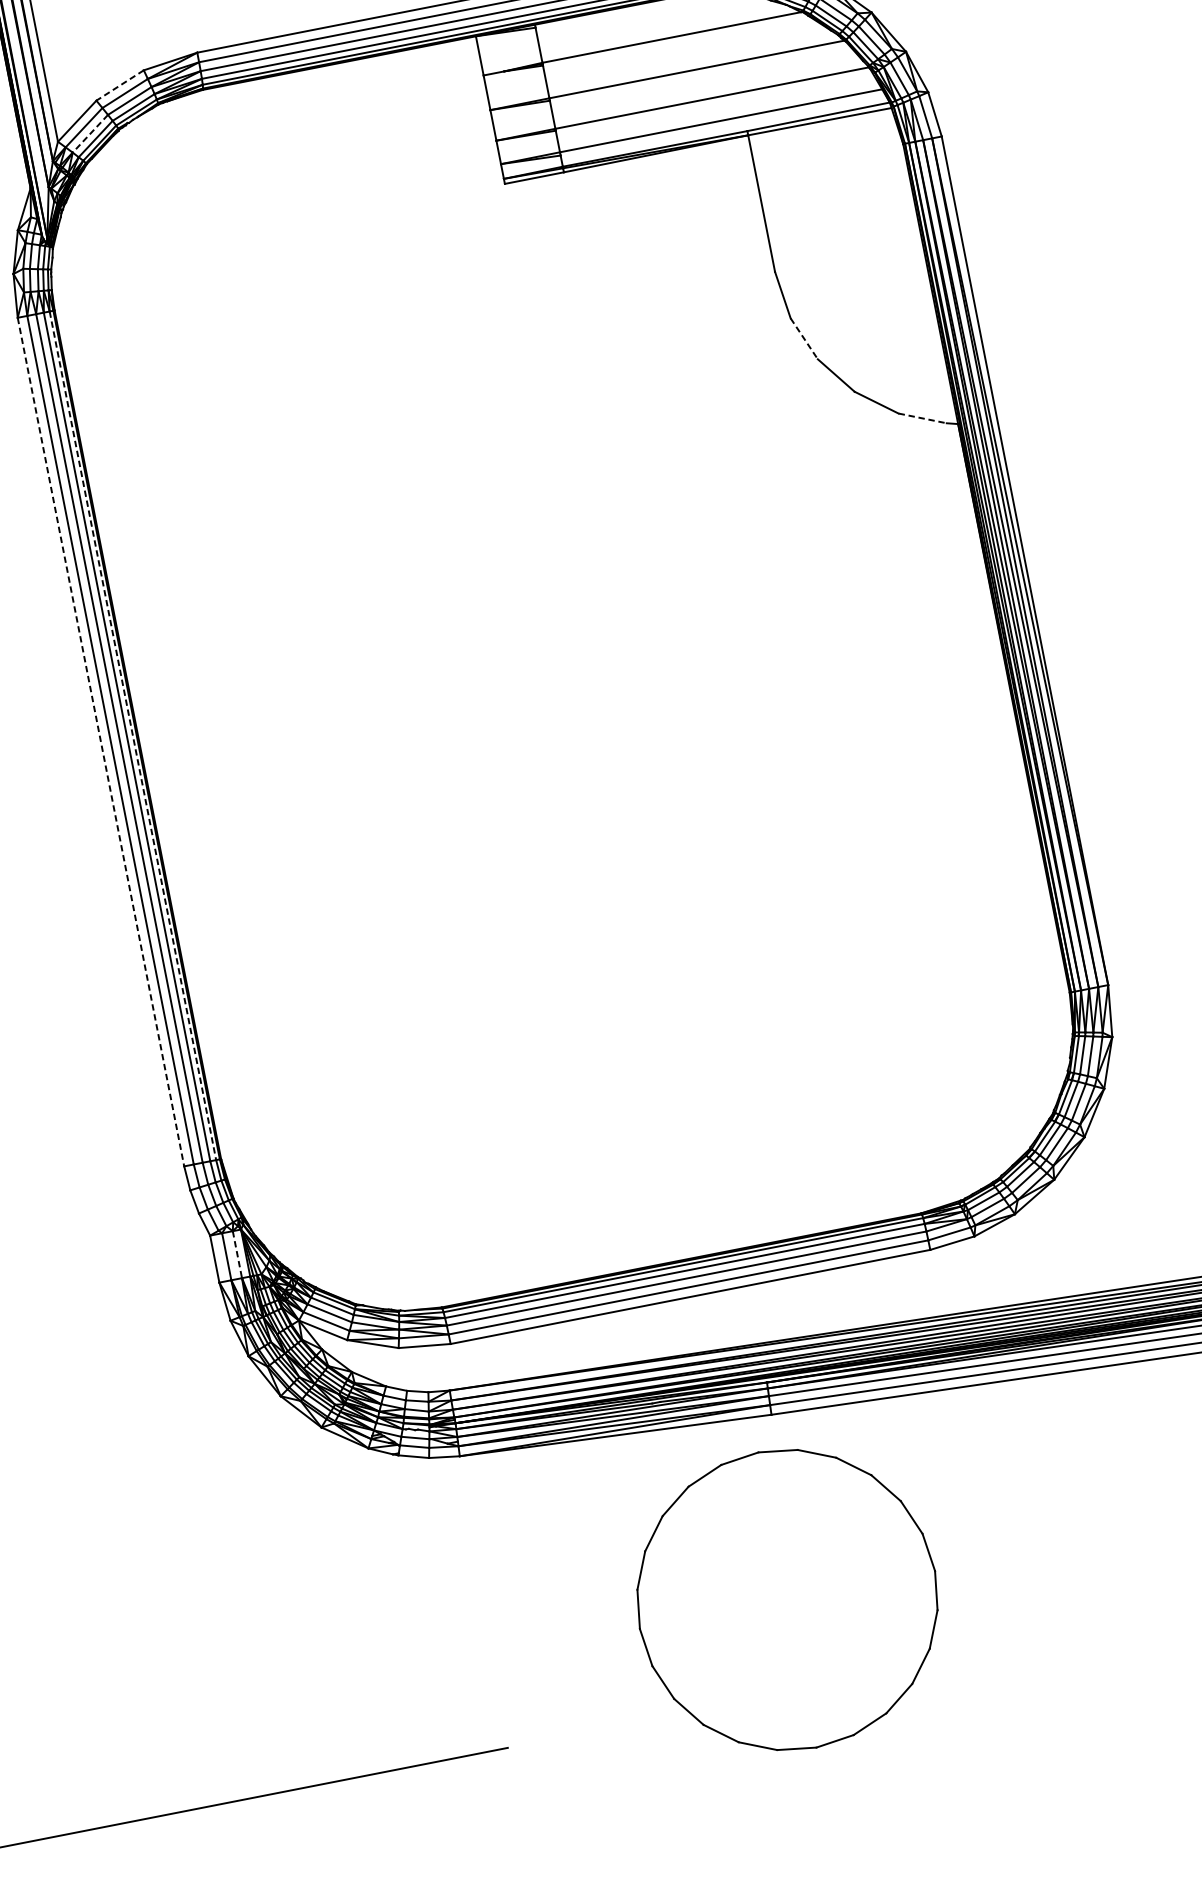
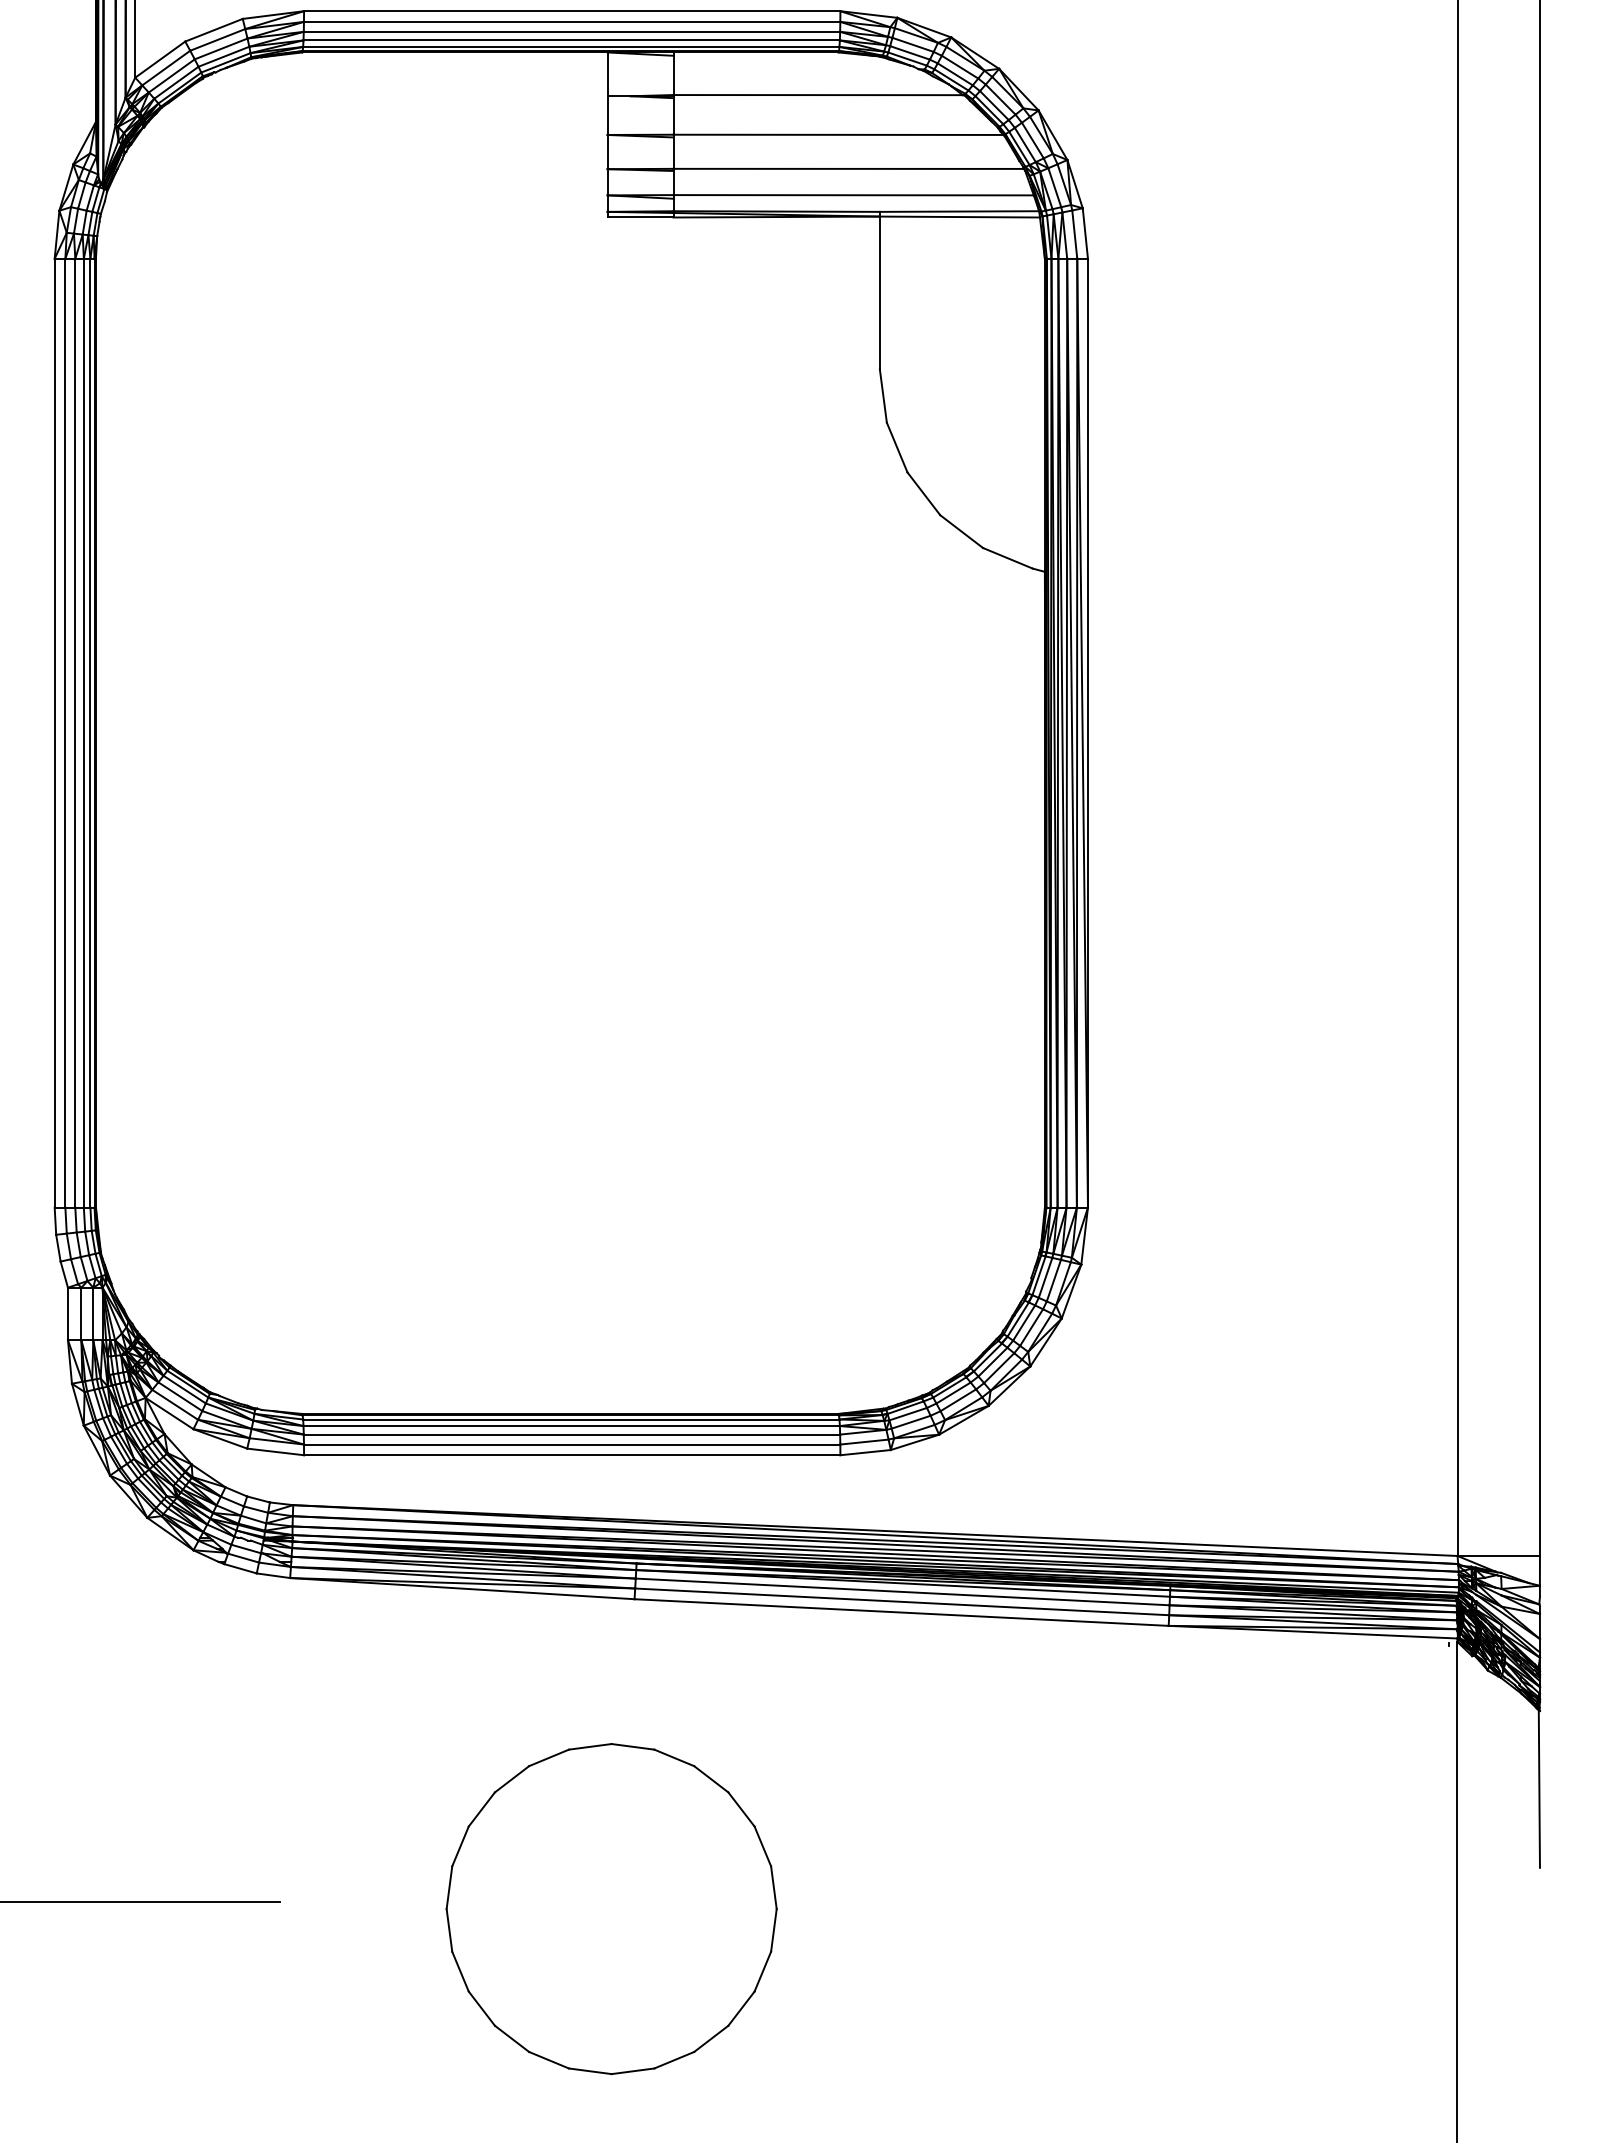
line: (120, 85) -> (214, 30), dashed -> solid
line: (90, 134) -> (171, 76), dashed -> solid
line: (804, 338) -> (897, 447), dashed -> solid
line: (922, 418) -> (1007, 558), dashed -> solid
line: (133, 736) -> (90, 733), dashed -> solid
line: (100, 742) -> (54, 733), dashed -> solid
line: (237, 1255) -> (93, 1314), dashed -> solid
part: (787, 1600) -> (611, 1909), moved

